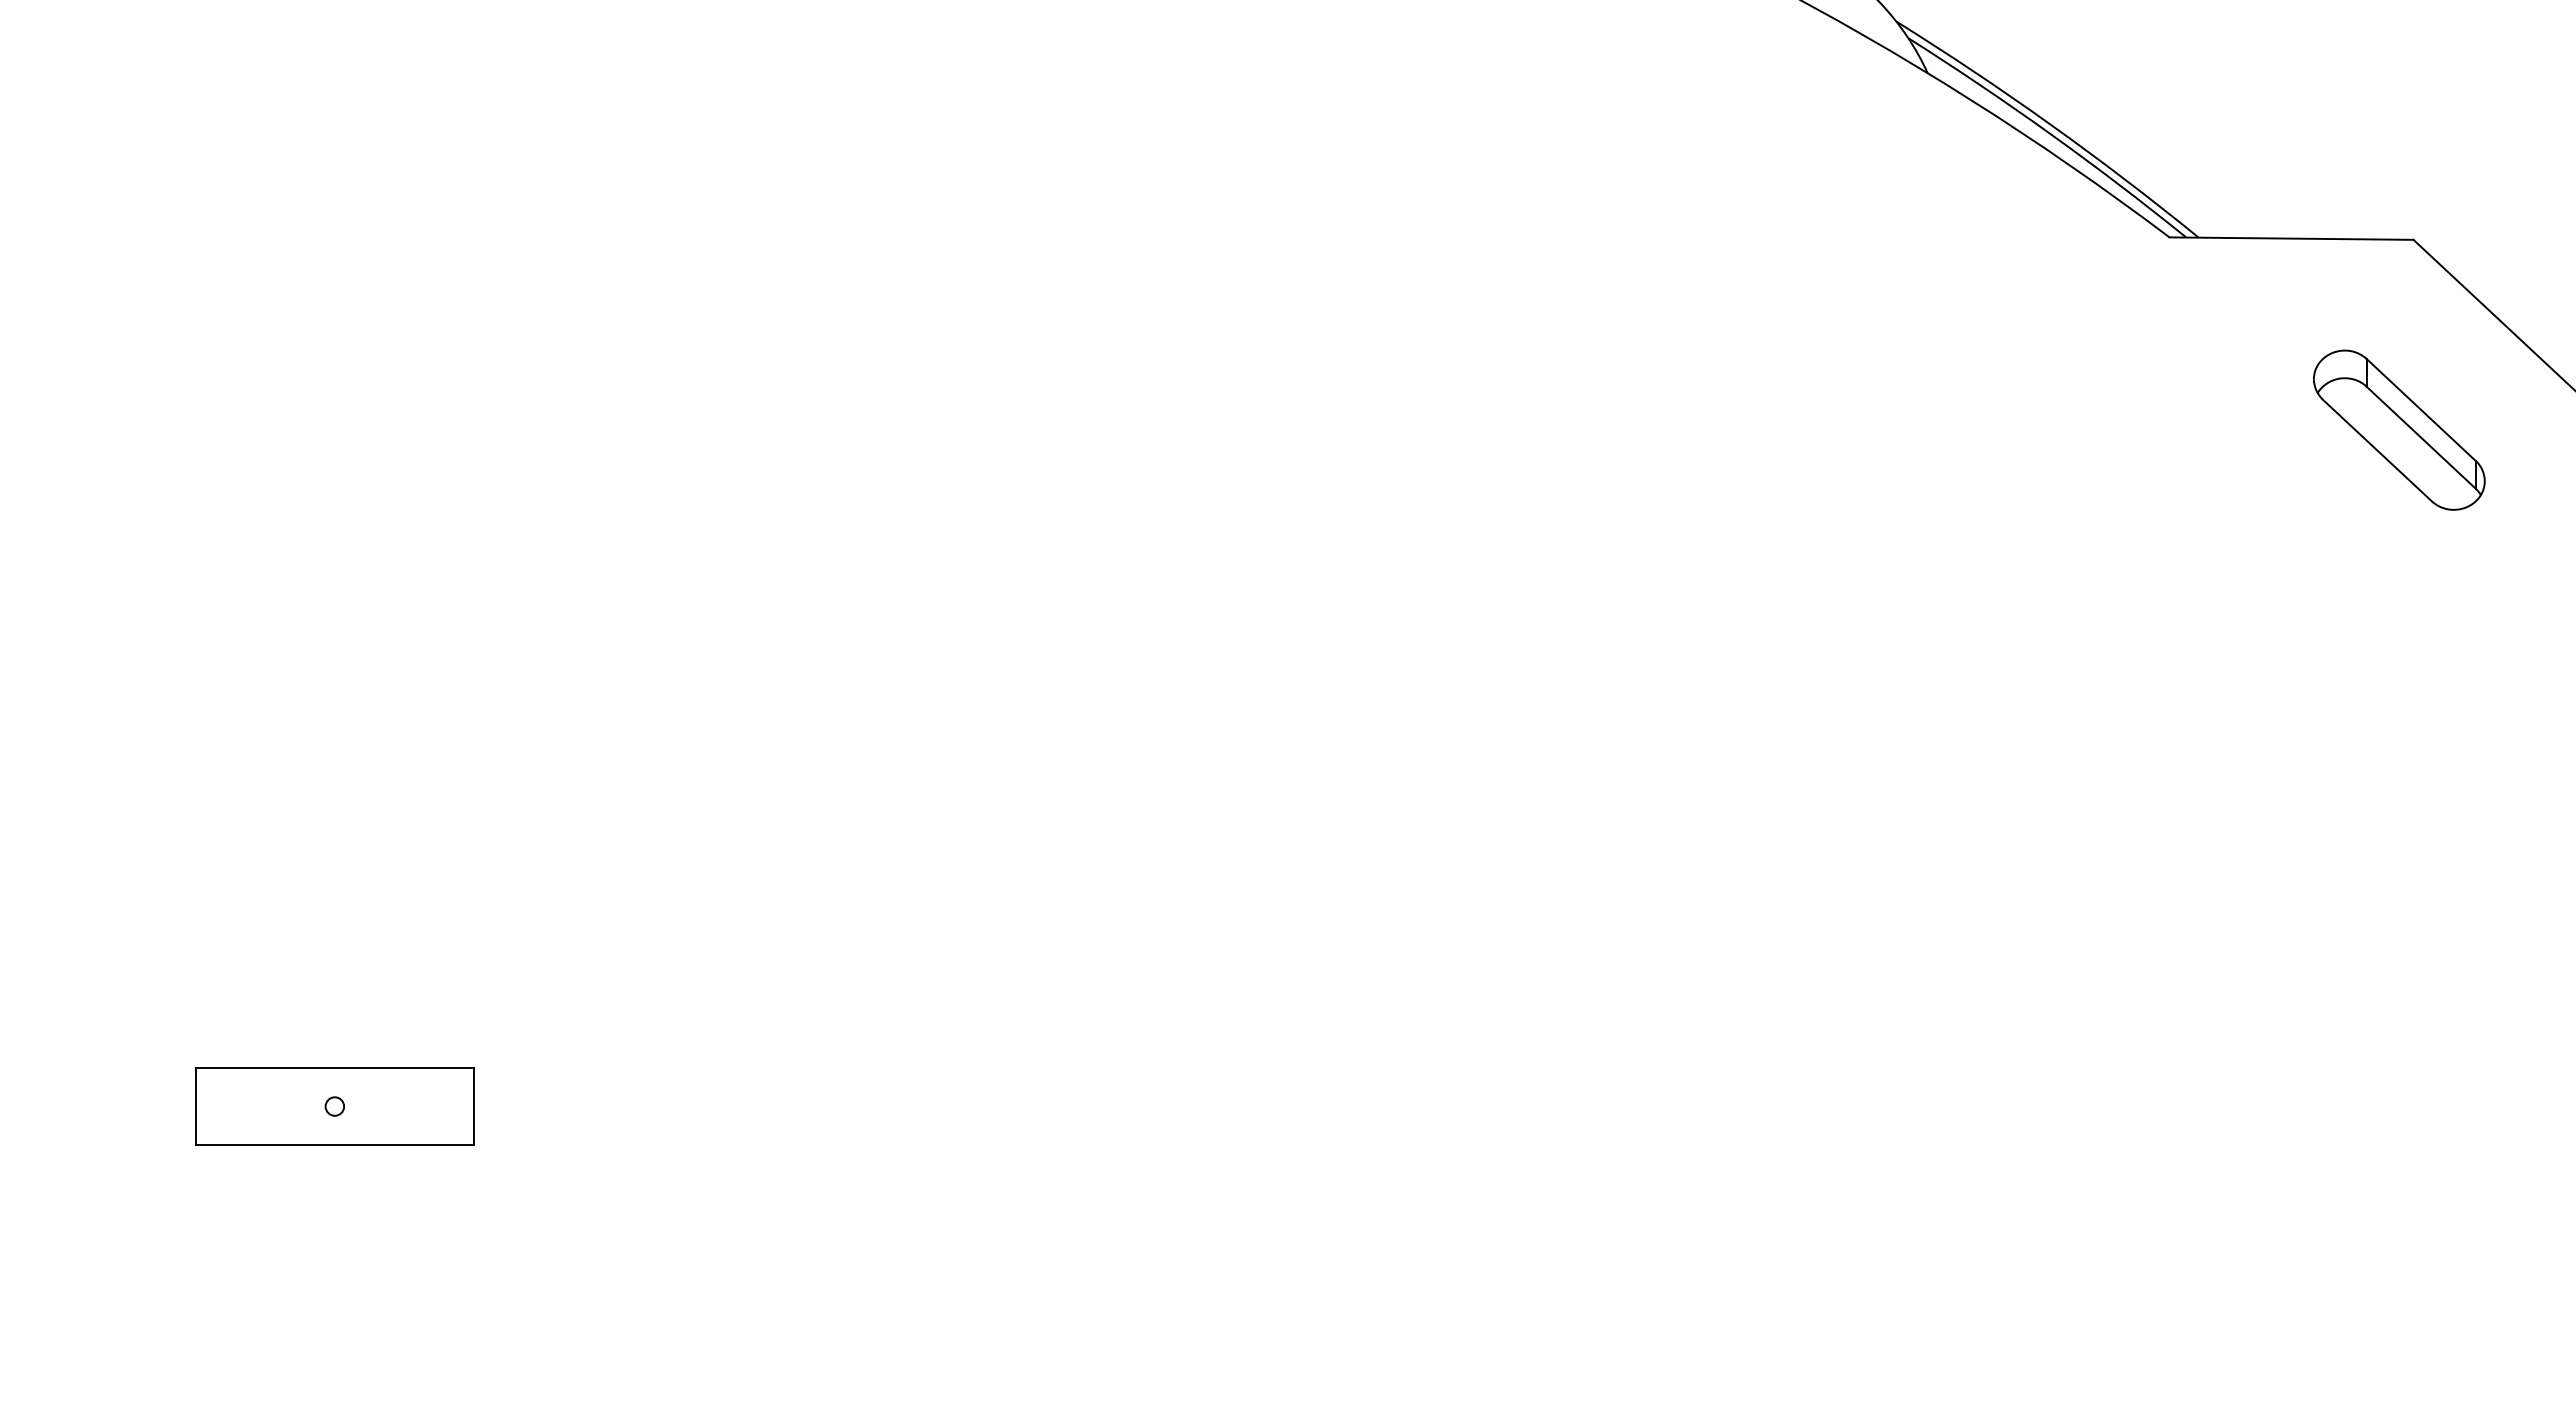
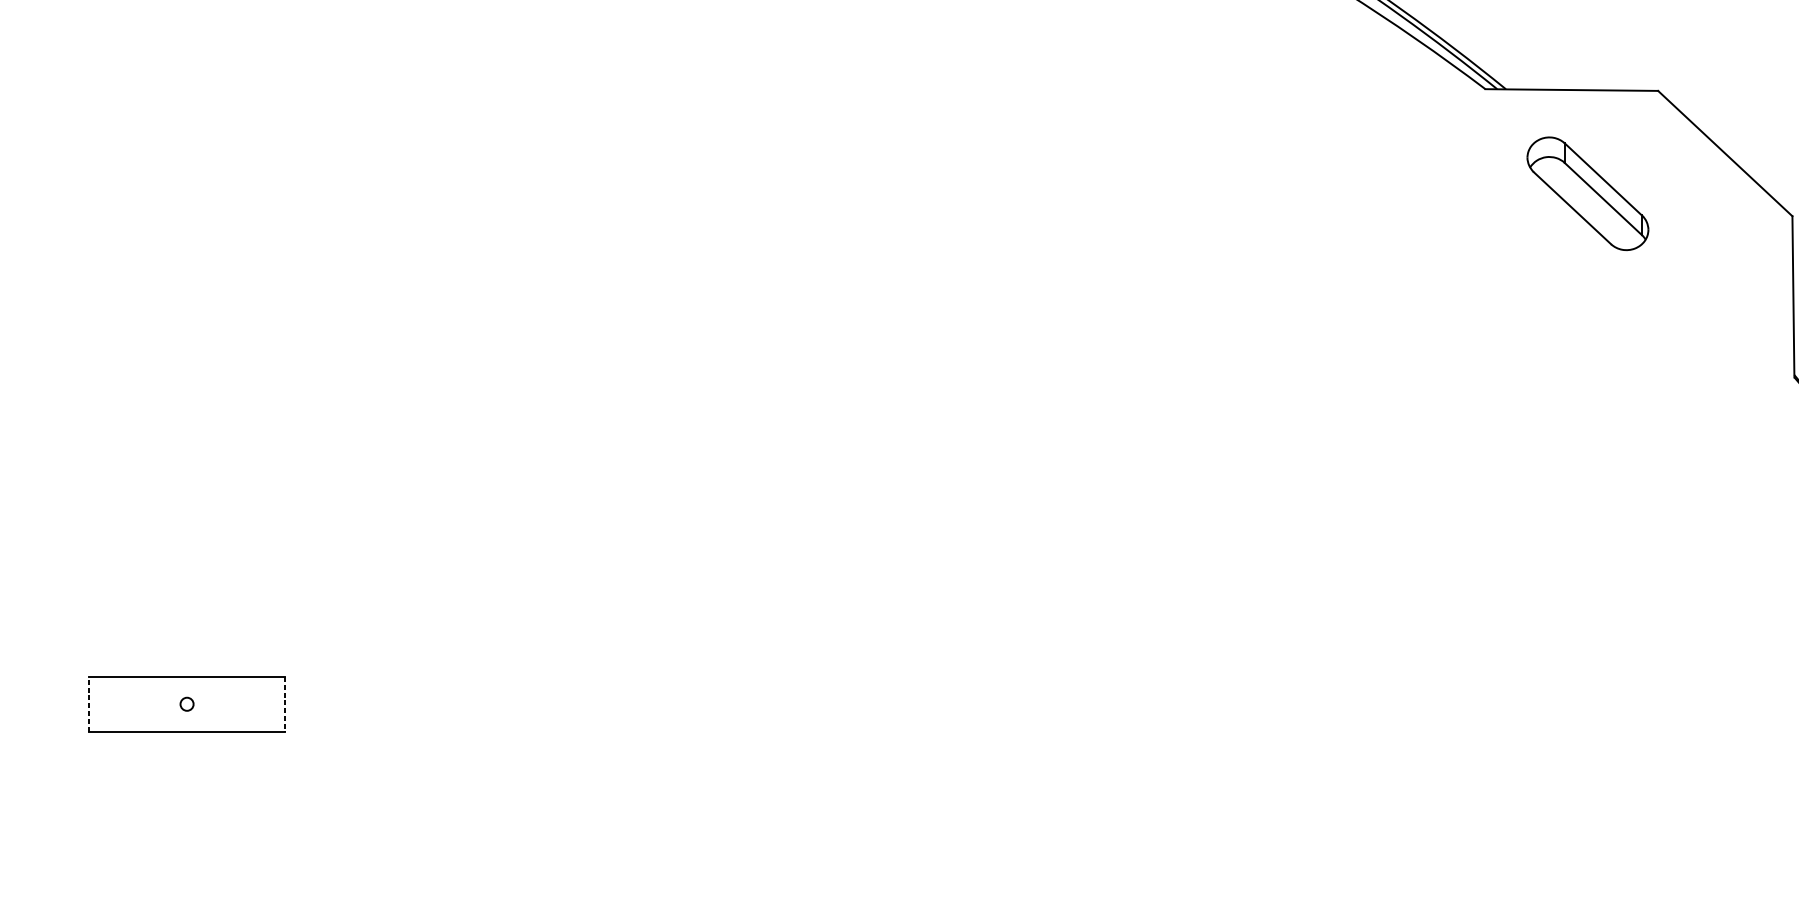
part: (2399, 429) -> (1588, 193), moved
line: (196, 1106) -> (89, 704), solid -> dashed
line: (473, 1106) -> (285, 704), solid -> dashed

